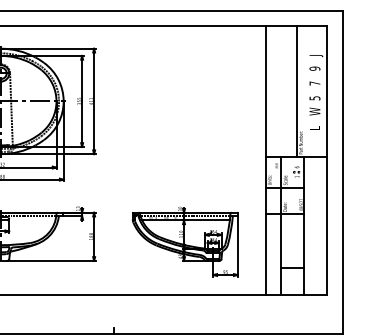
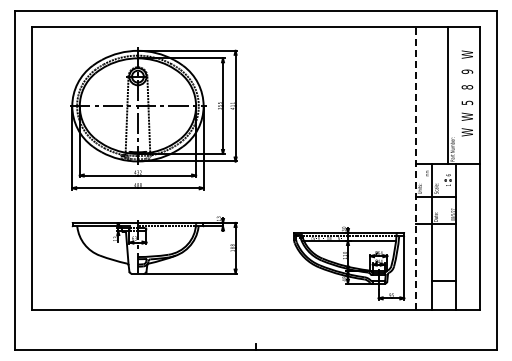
text: (316, 52) -> (468, 54), J -> W
text: (315, 83) -> (467, 87), 7 -> 8
text: (314, 126) -> (466, 132), L -> W
line: (265, 159) -> (415, 167), solid -> dashed
part: (185, 241) -> (349, 263), moved

